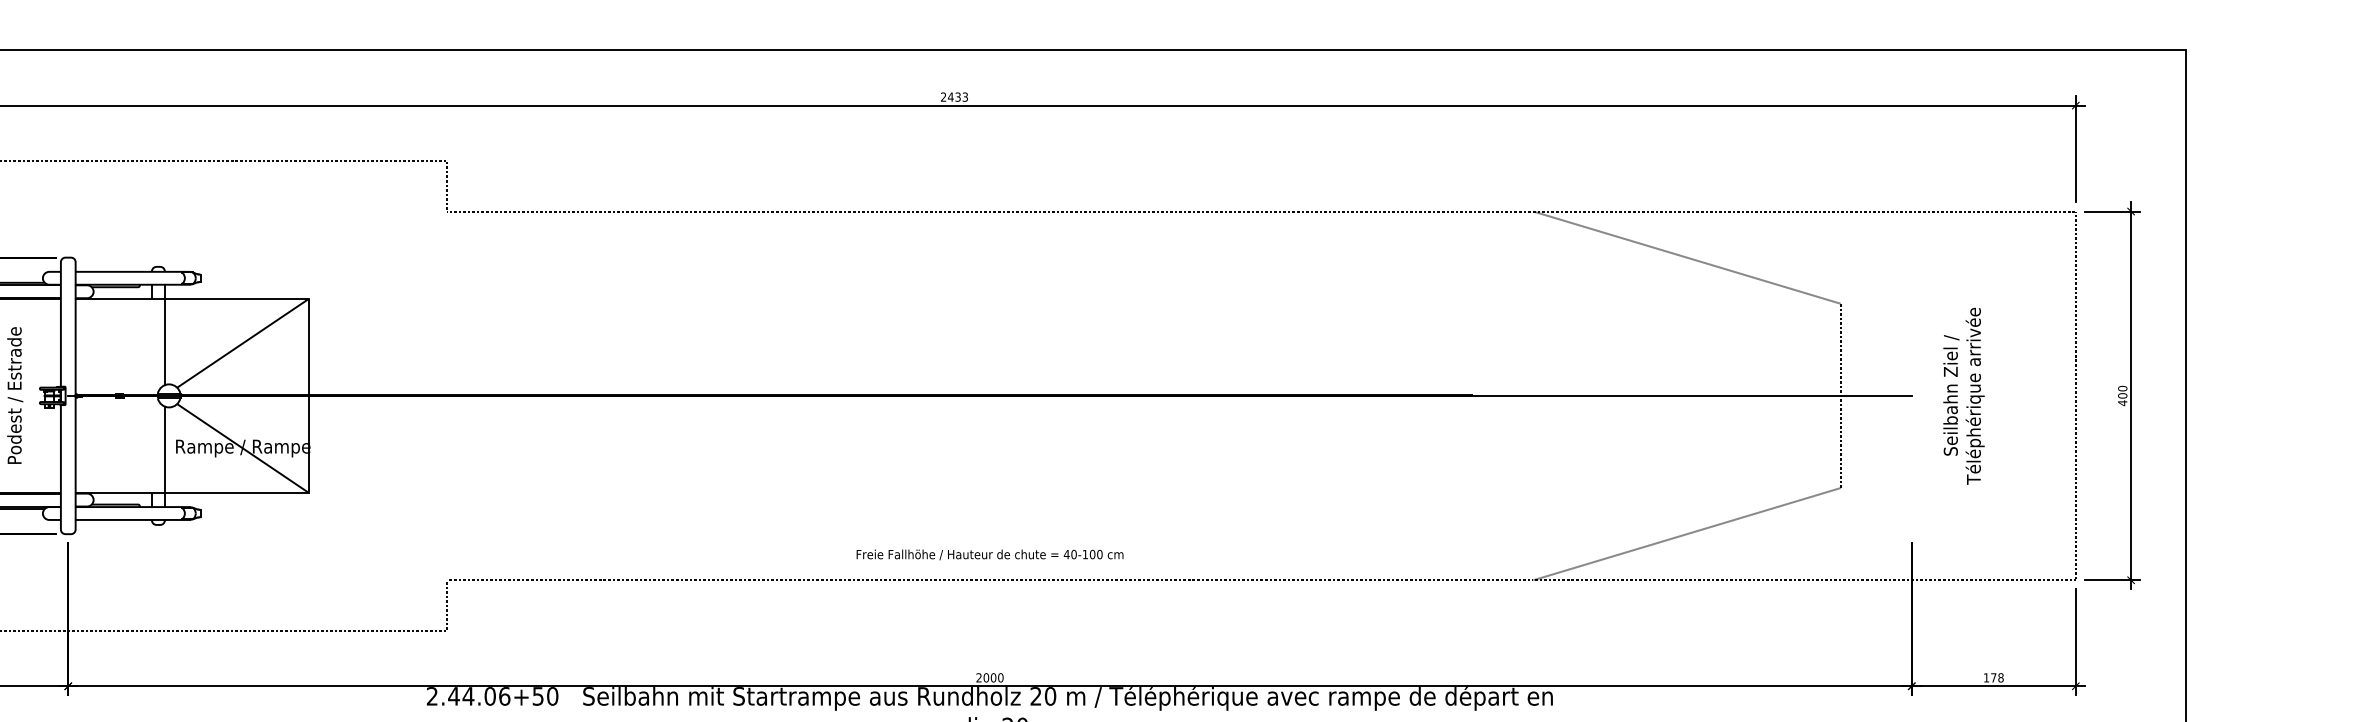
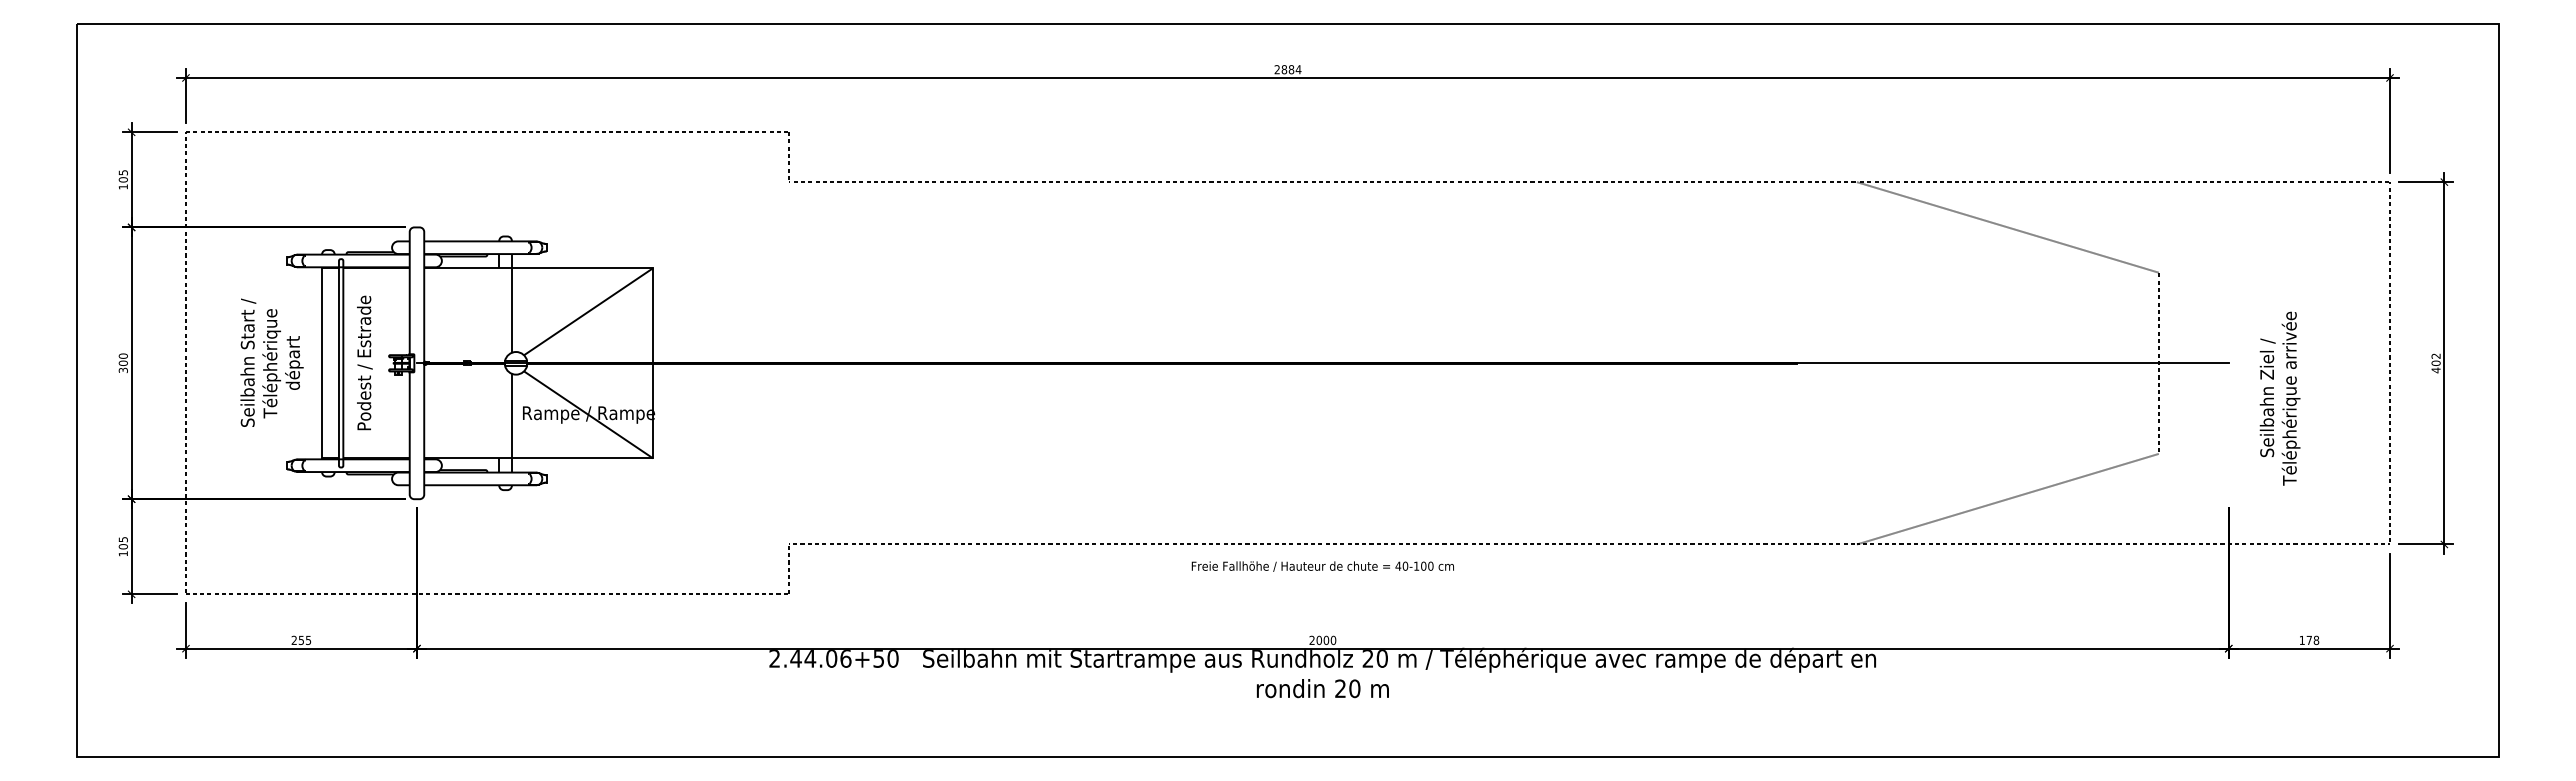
text: (958, 96) -> (1291, 69), 2433 -> 2884
text: (2122, 387) -> (2435, 355), 400 -> 402
text: (1963, 396) -> (2279, 398), moved
text: (989, 554) -> (1322, 566), moved

